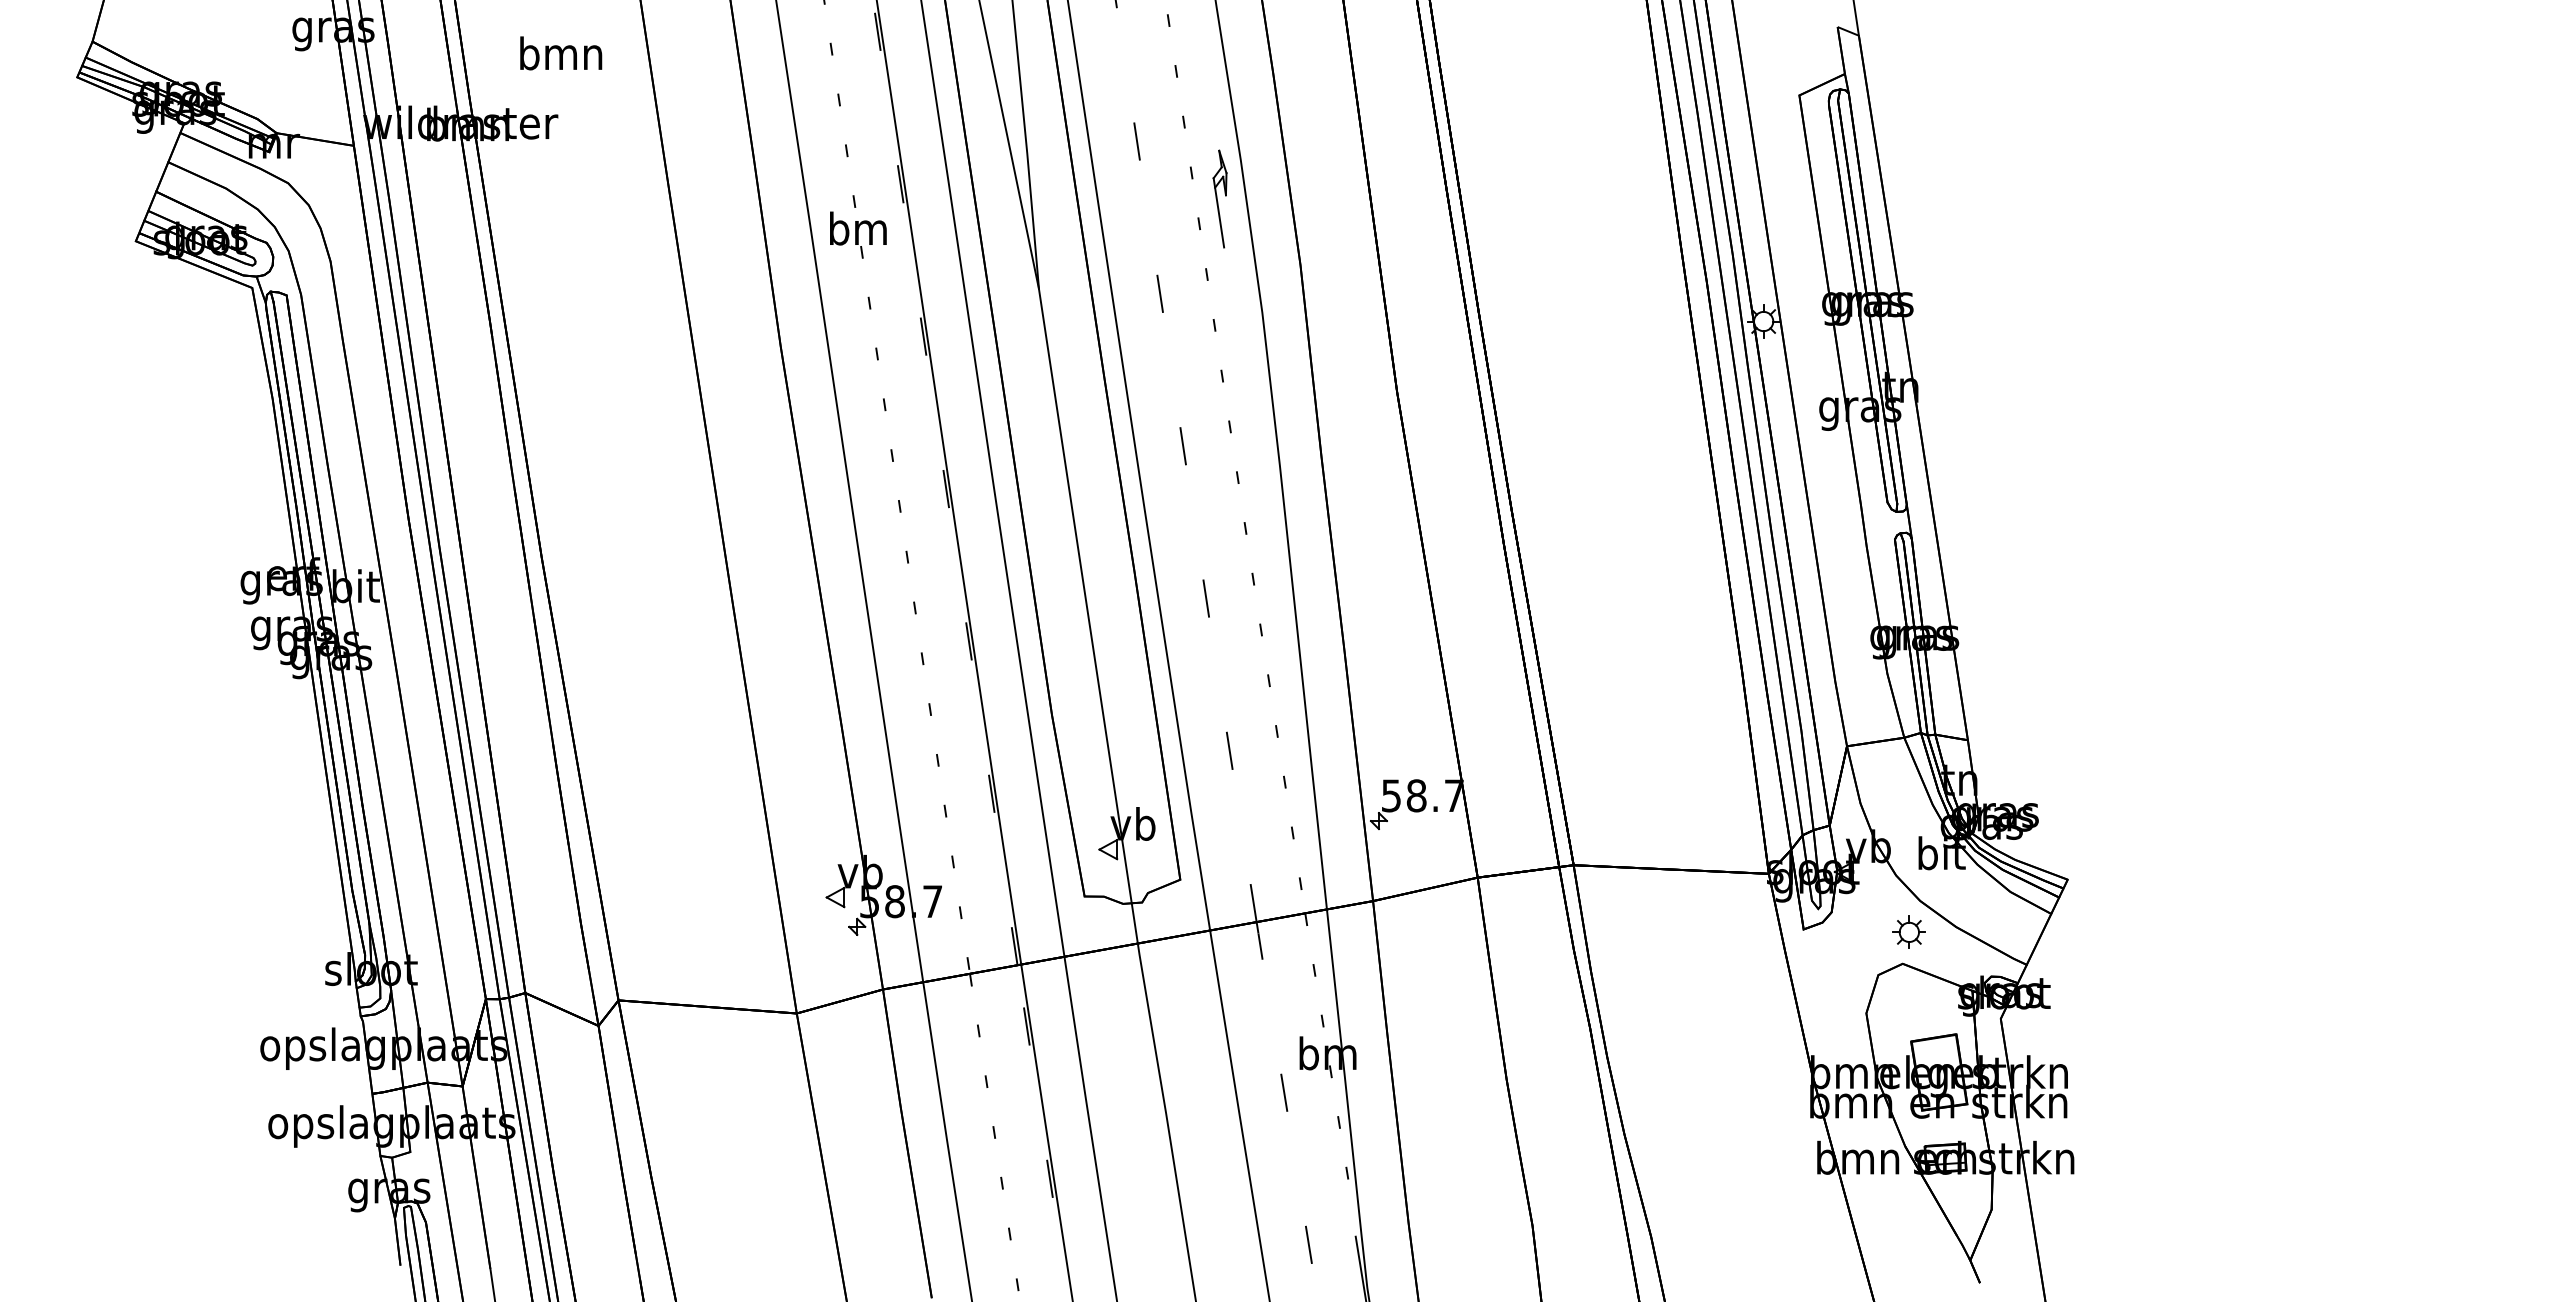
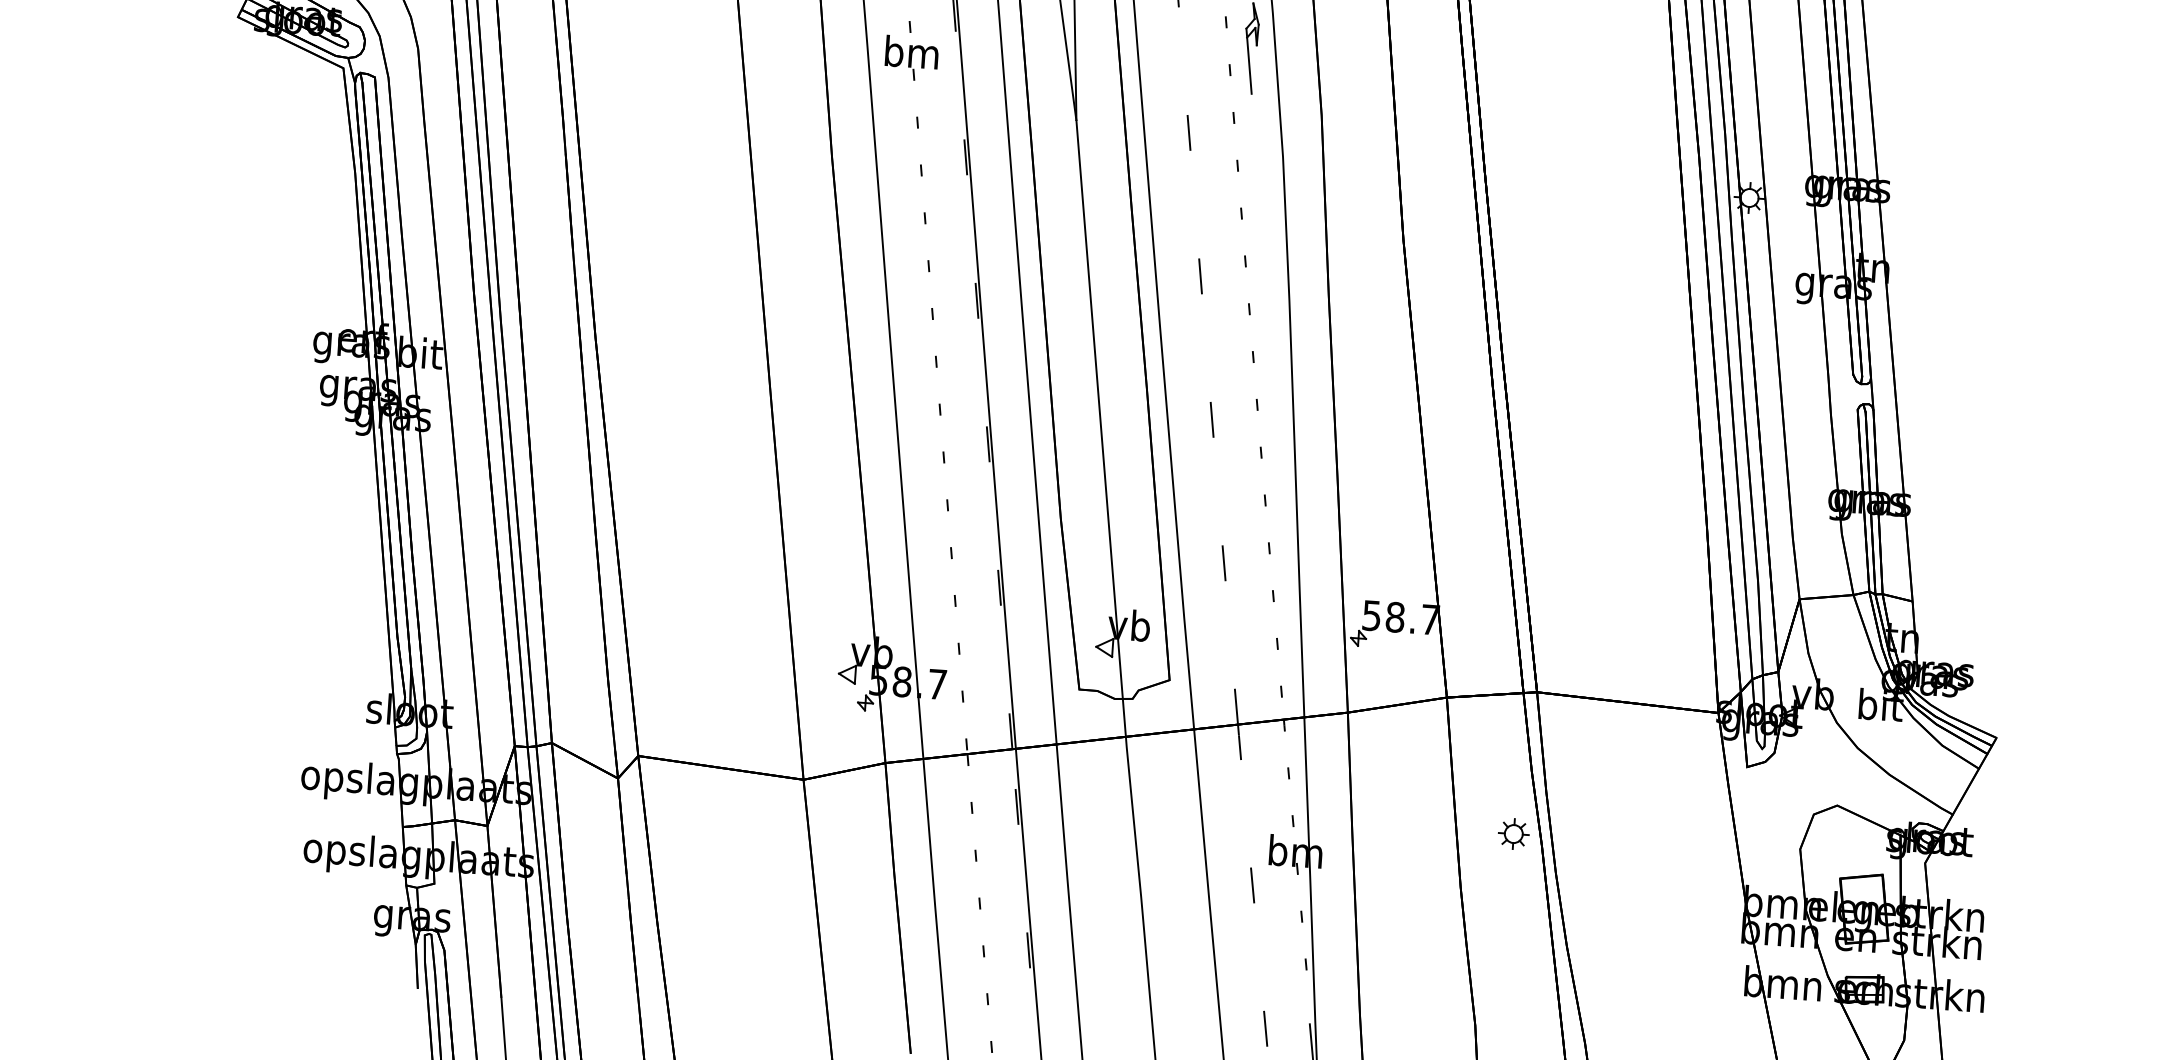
part: (1908, 931) -> (1513, 833), moved

